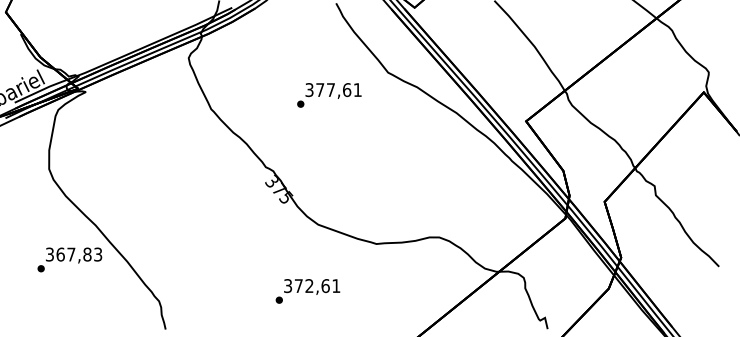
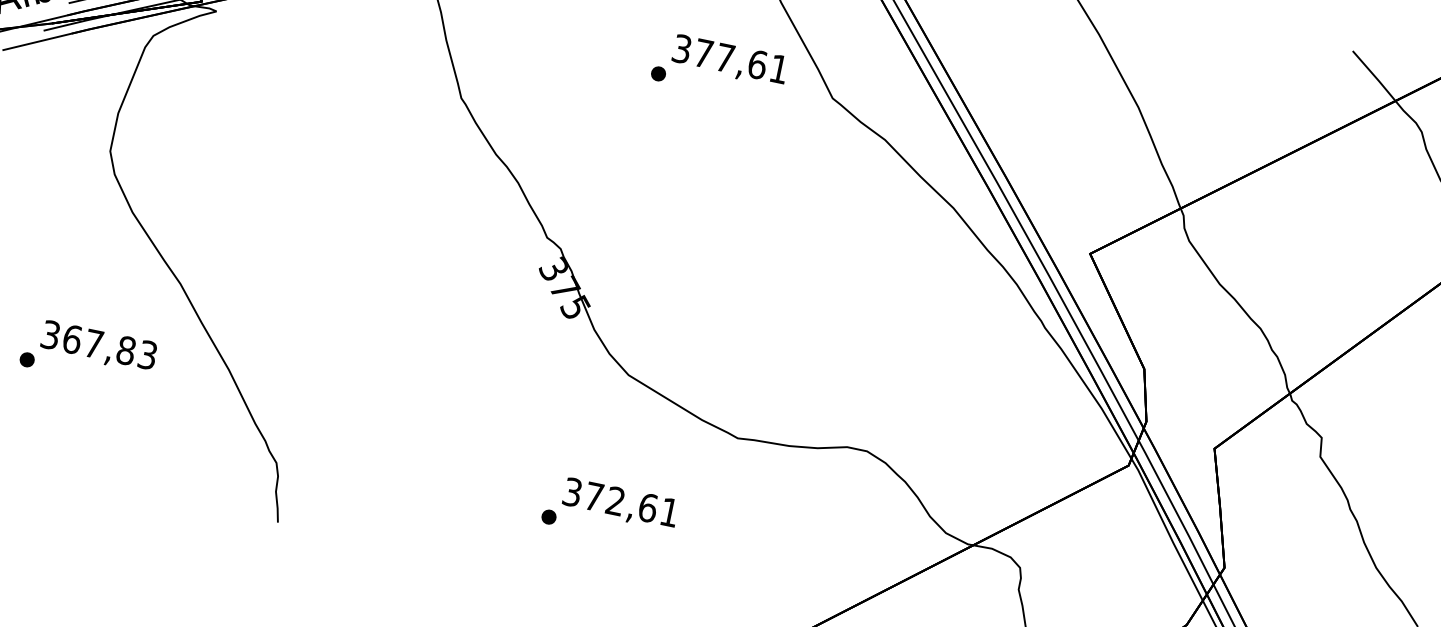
text: (329, 95) -> (719, 68), moved
text: (69, 259) -> (88, 353), moved
text: (307, 291) -> (609, 511), moved

